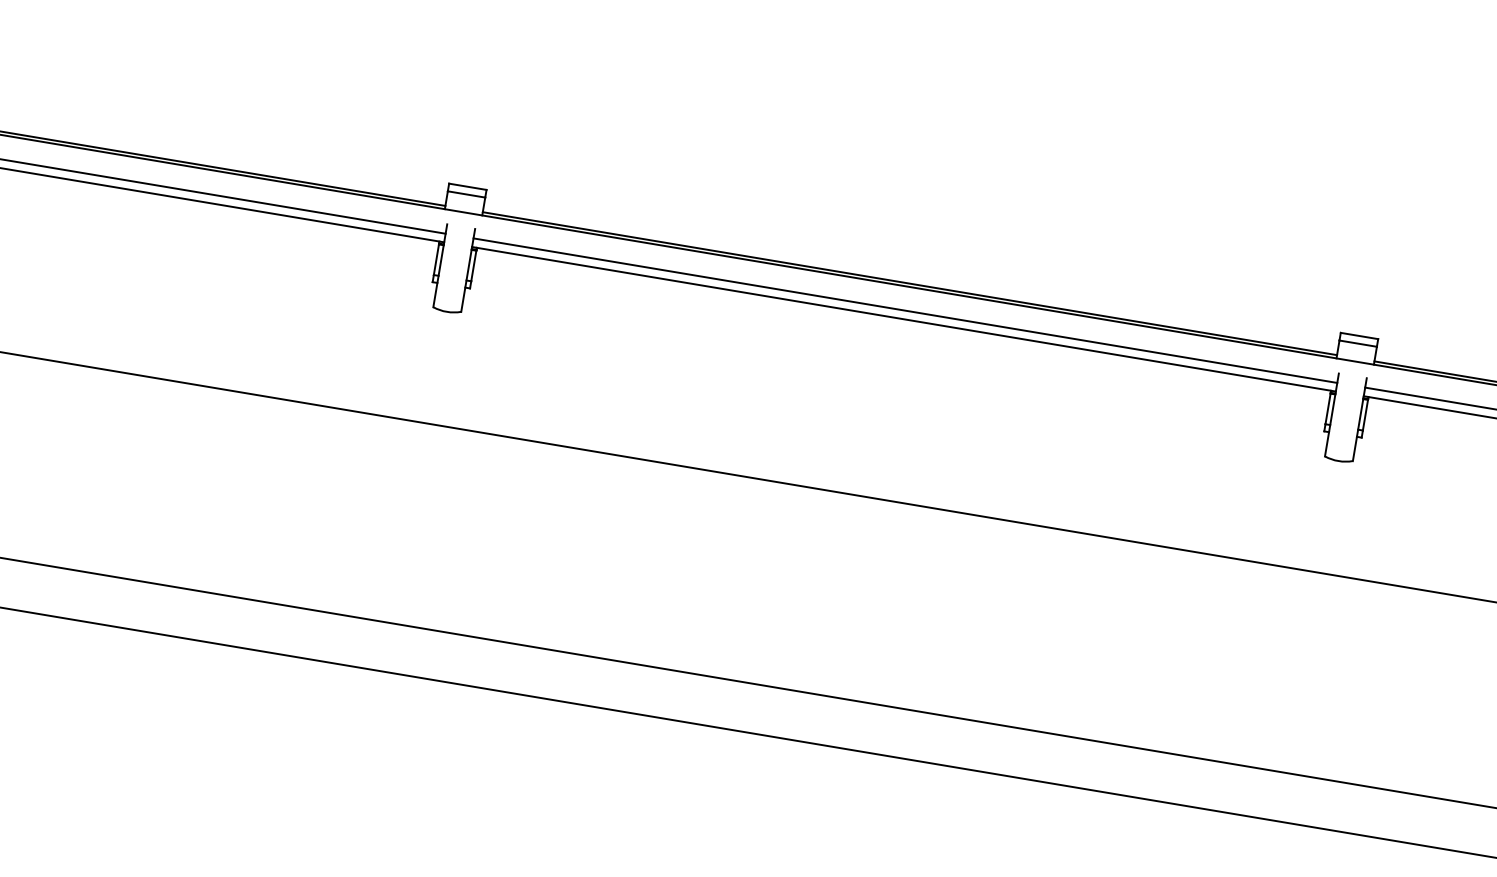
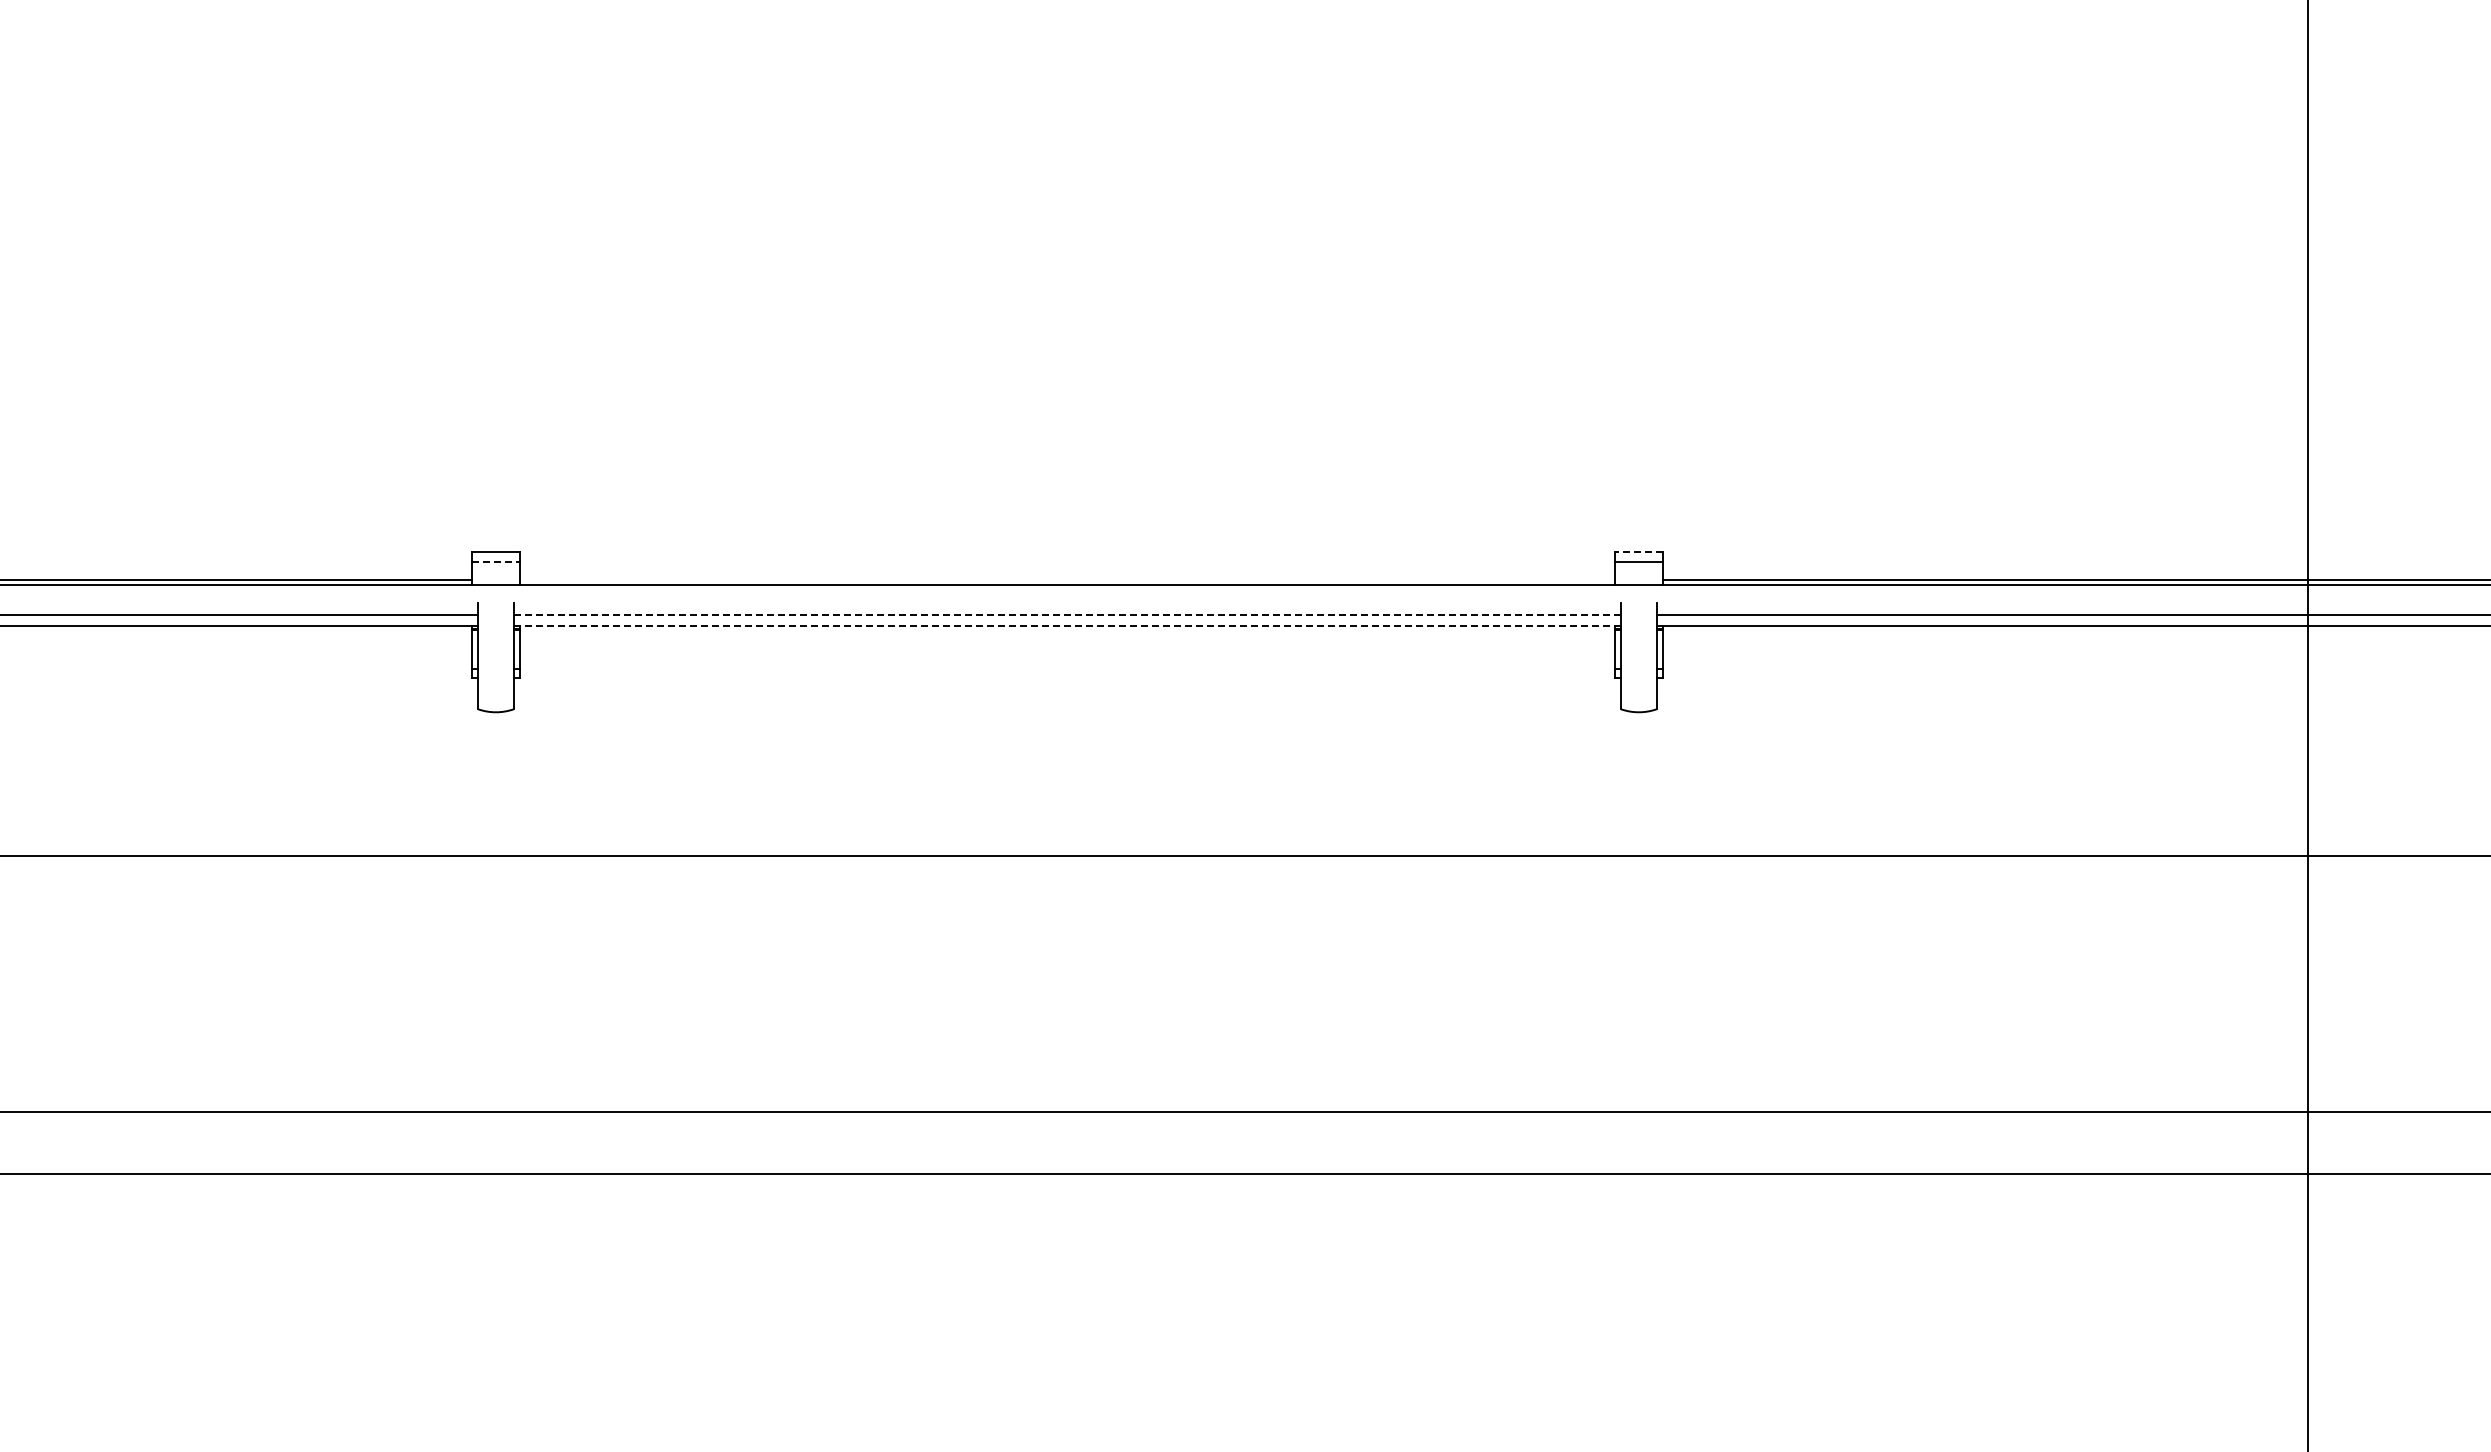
line: (466, 194) -> (495, 561), solid -> dashed
line: (909, 283) -> (1066, 580), removed
line: (905, 310) -> (1067, 615), solid -> dashed
line: (903, 319) -> (1067, 626), solid -> dashed
line: (1359, 335) -> (1638, 551), solid -> dashed

